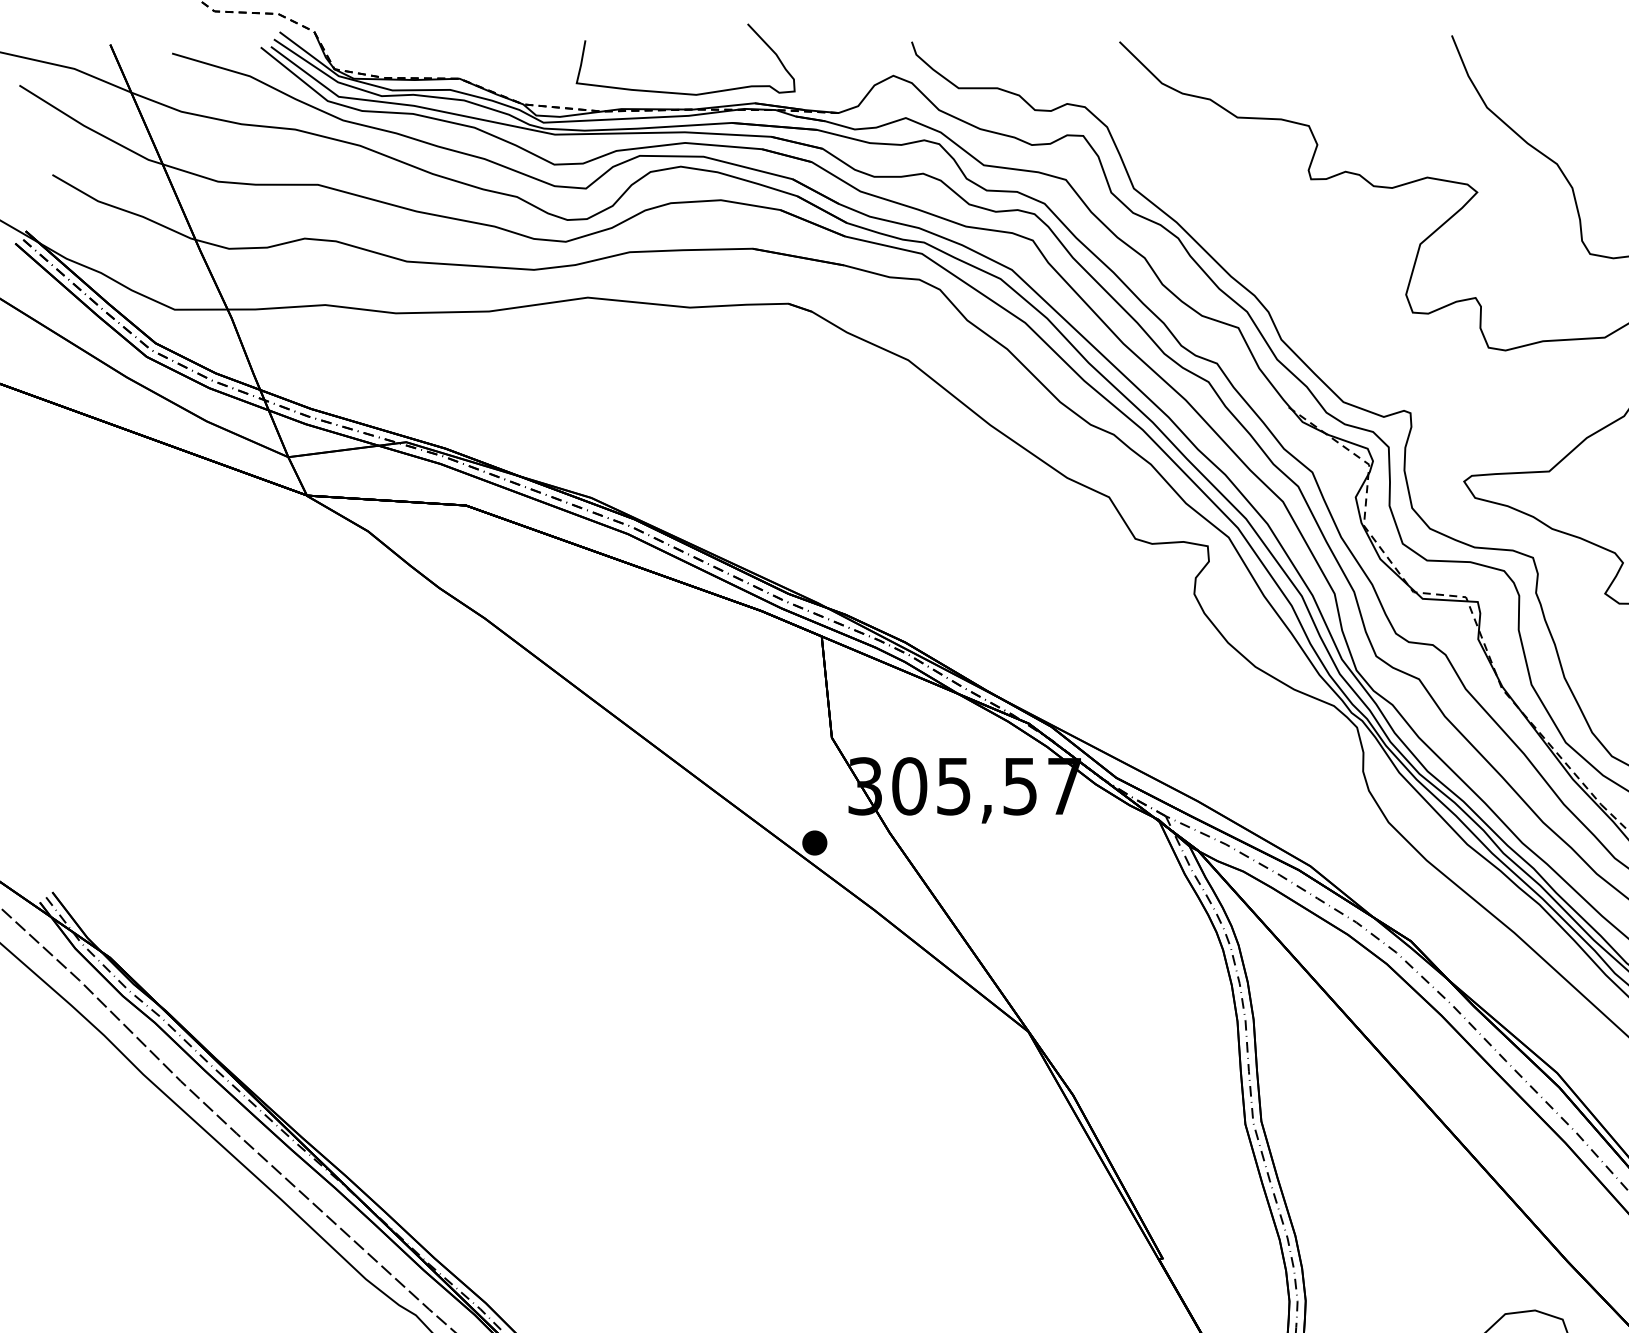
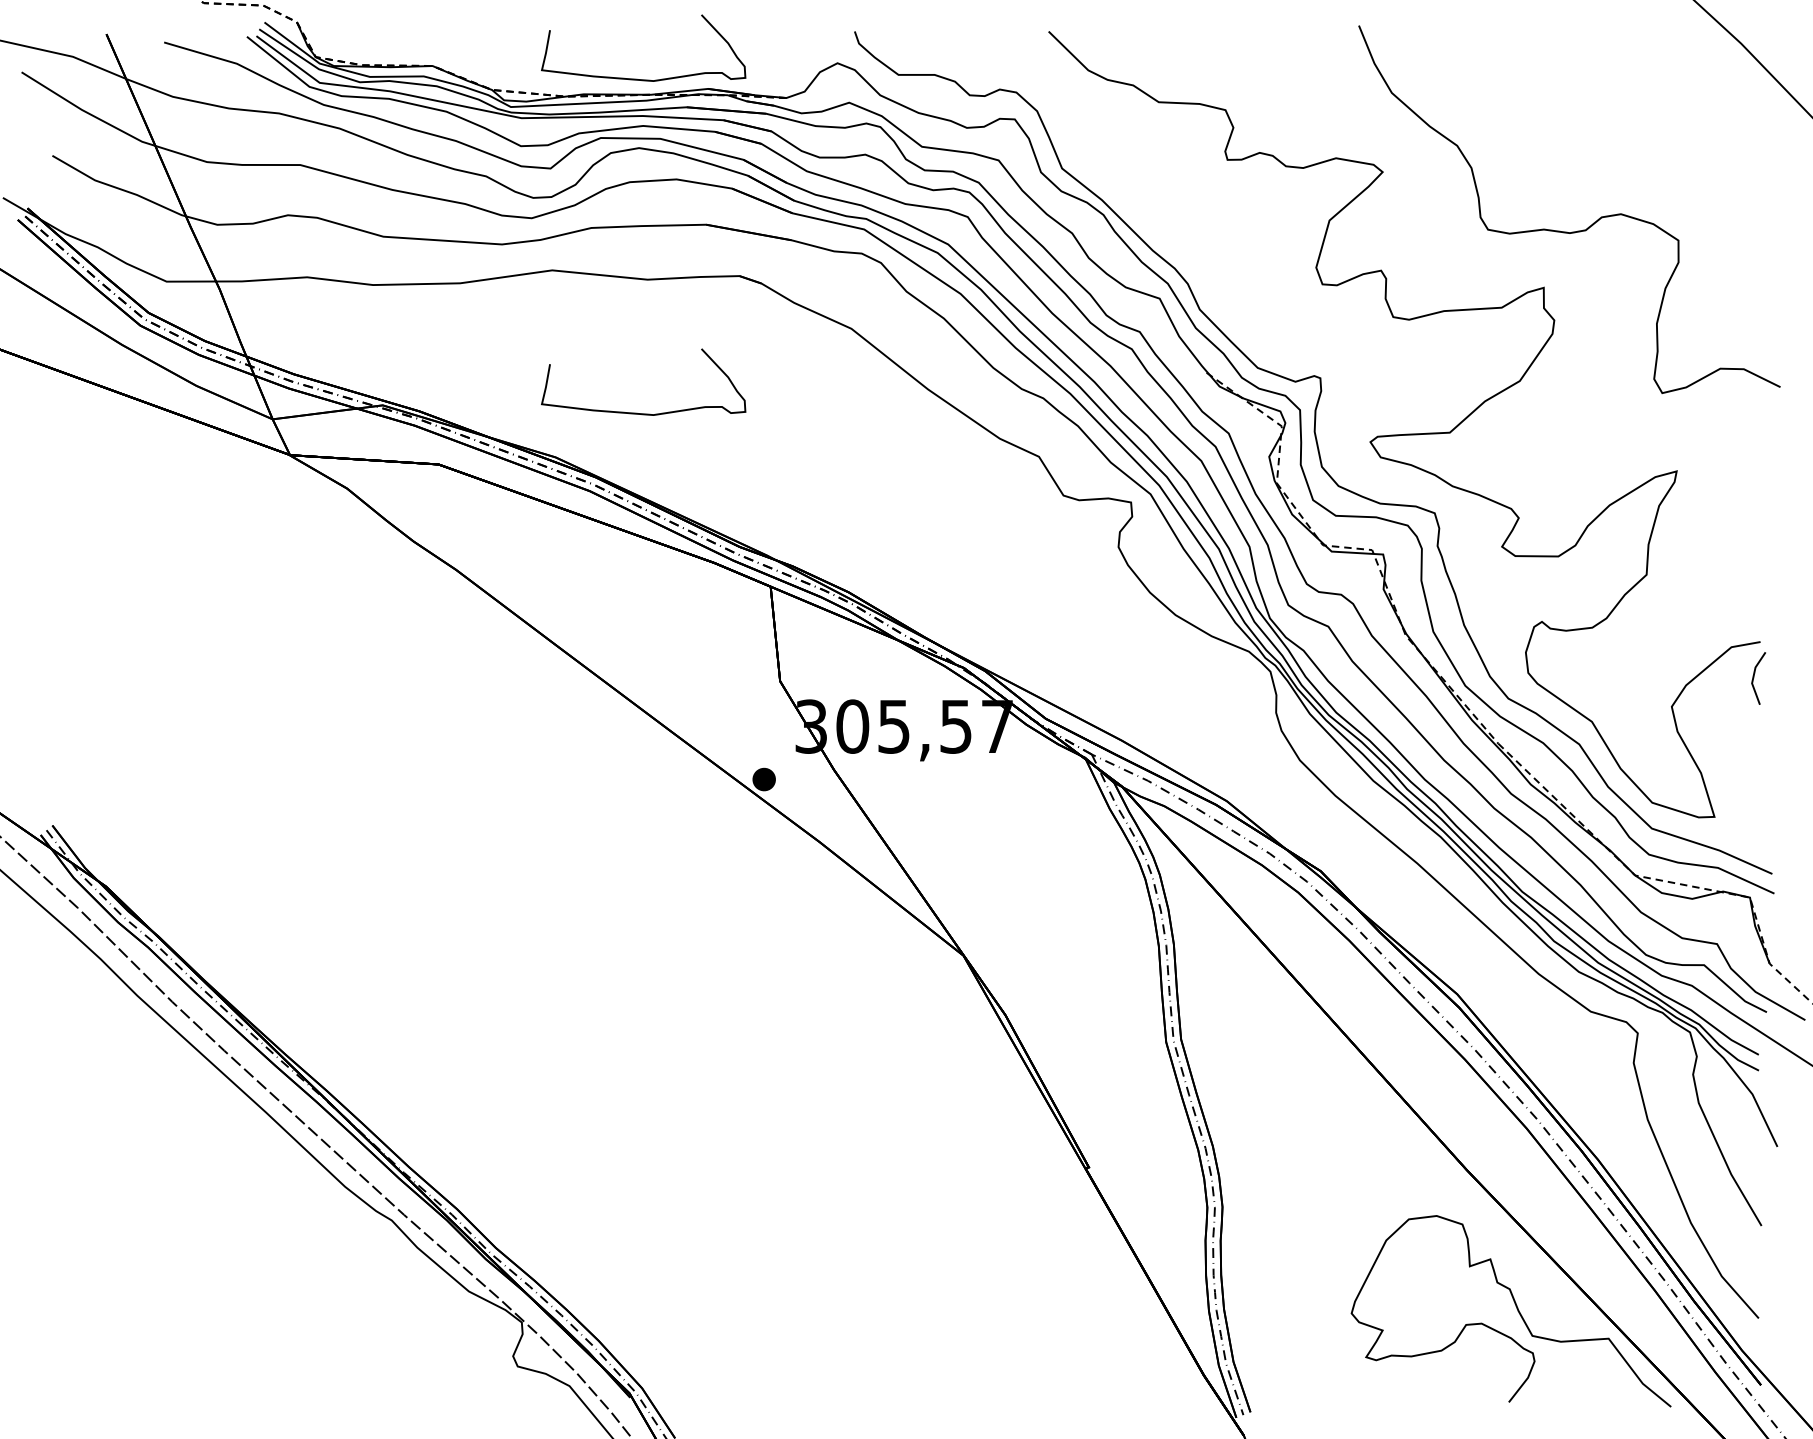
curve: (679, 449) -> (637, 412), added

